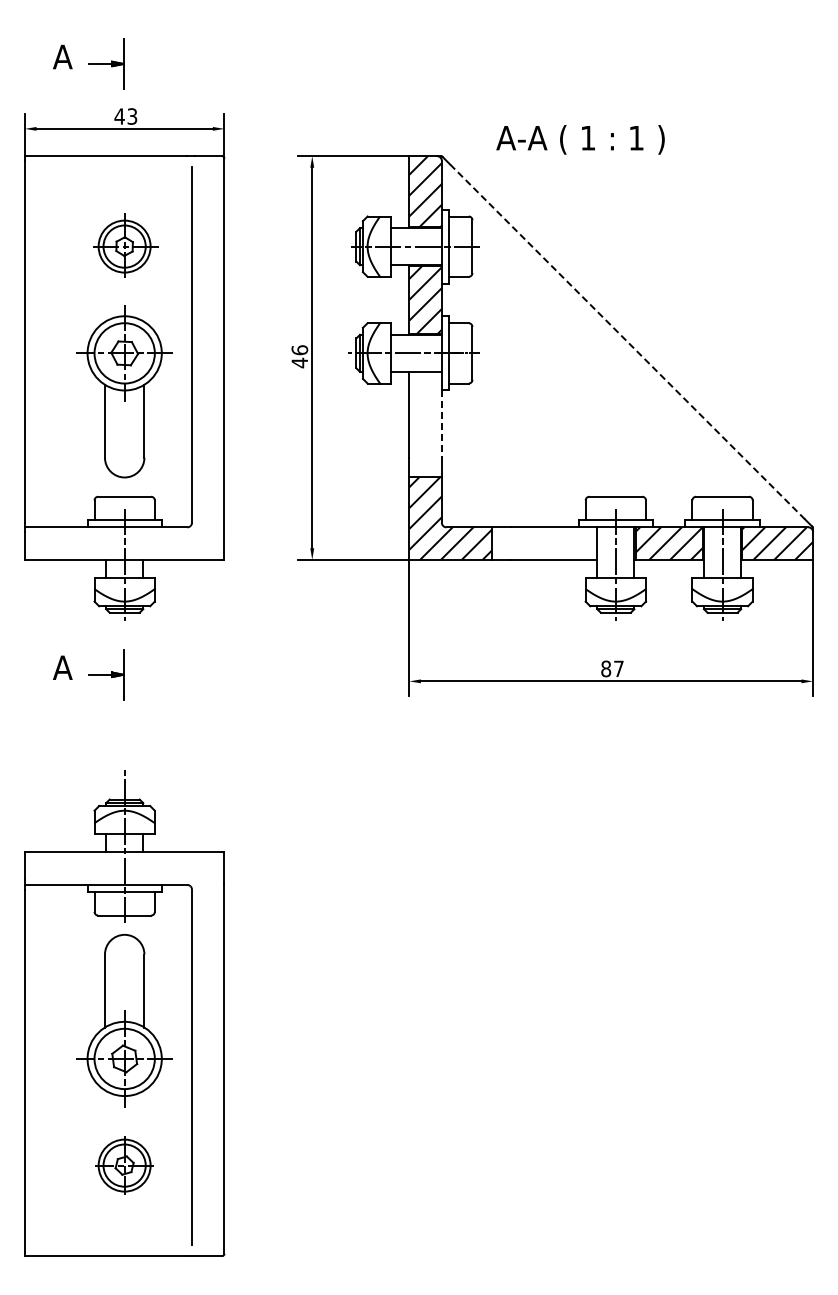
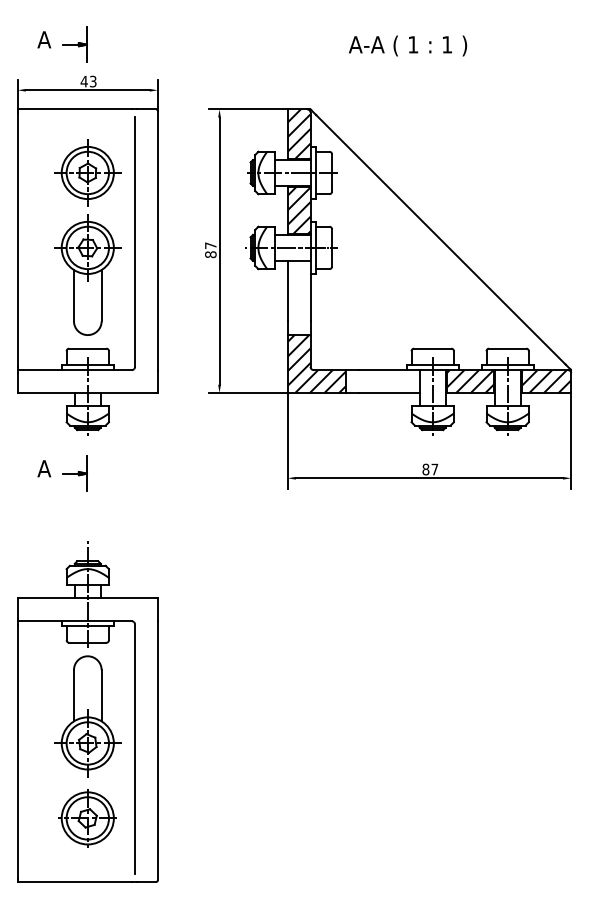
text: (580, 139) -> (407, 45), moved
part: (124, 246) -> (87, 172), size x1.43
line: (627, 341) -> (440, 239), dashed -> solid
text: (299, 356) -> (210, 250), 46 -> 87
line: (441, 424) -> (310, 297), dashed -> solid
part: (124, 1165) -> (87, 818), size x1.43

